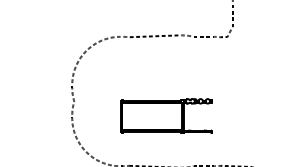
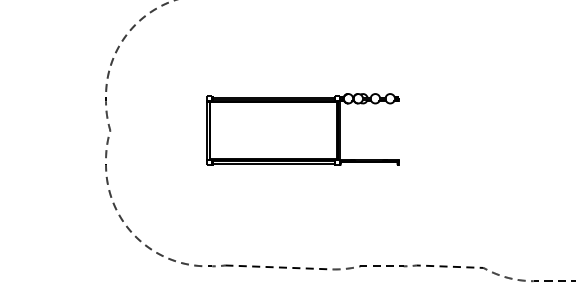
part: (166, 115) -> (303, 128), moved

